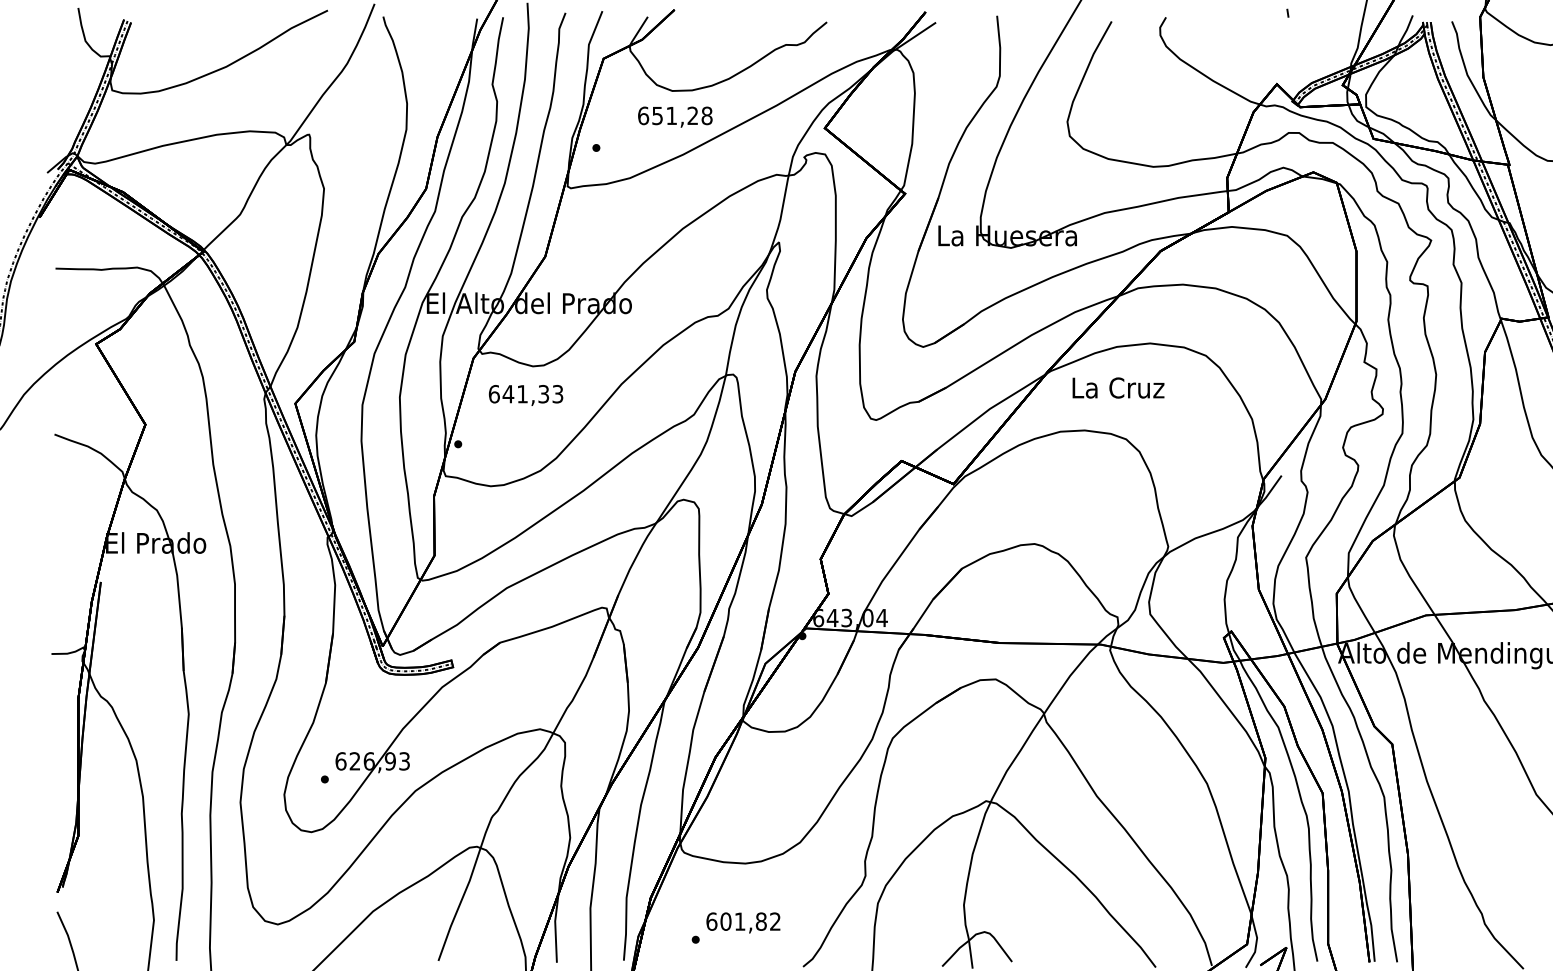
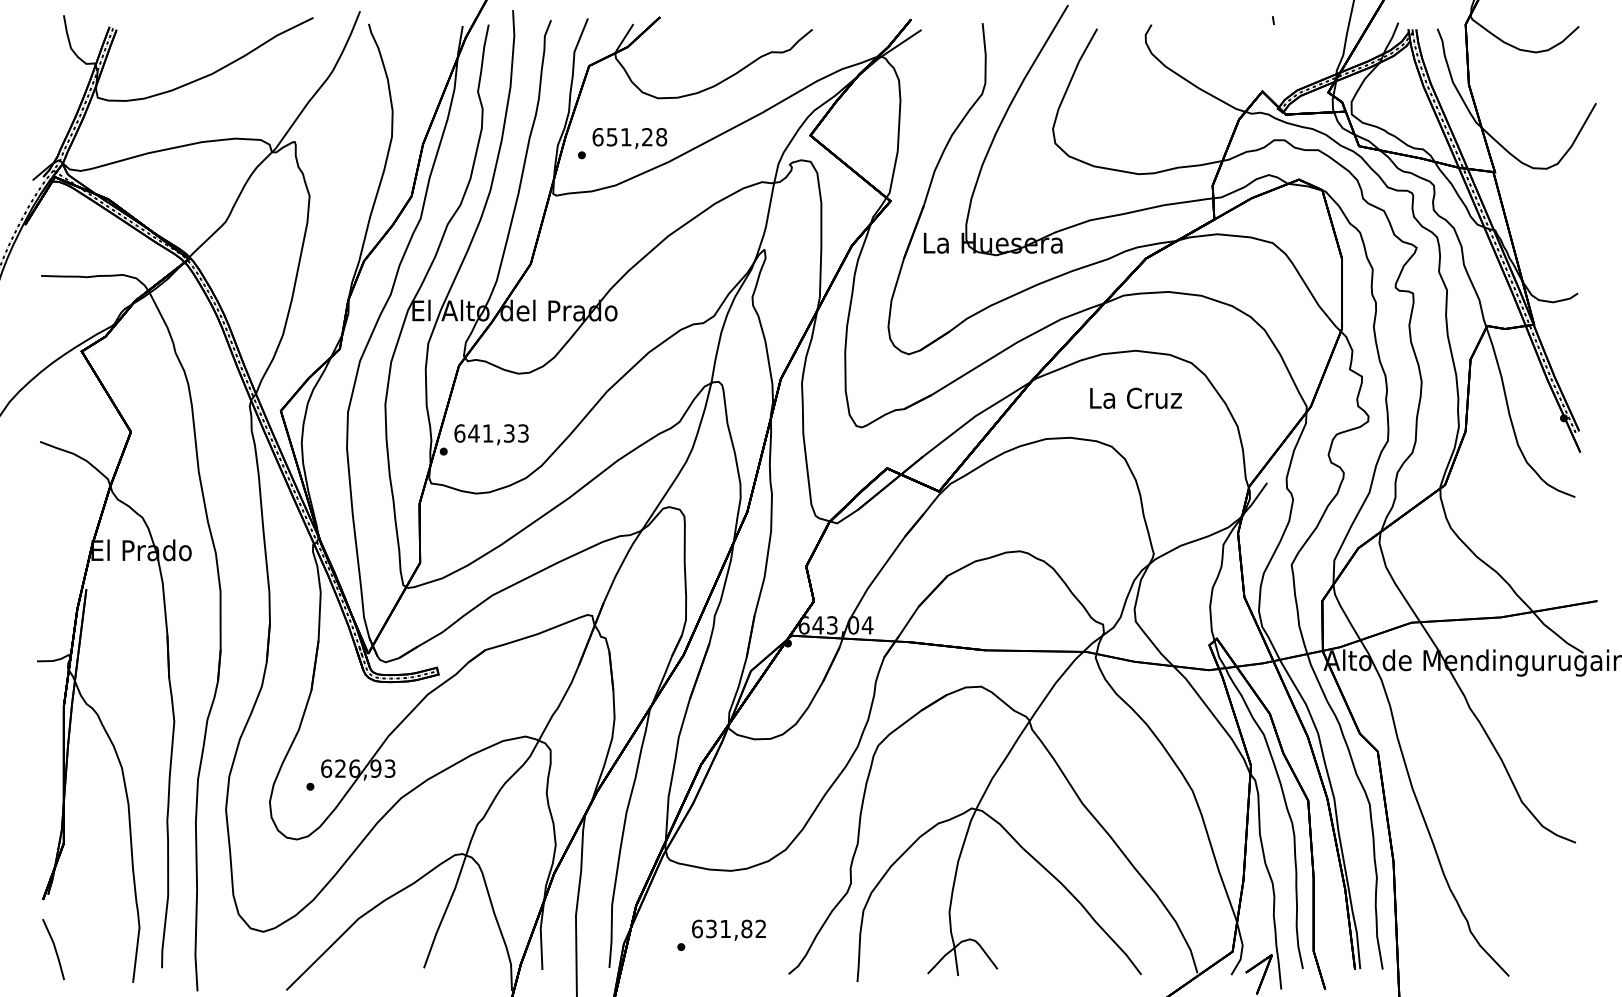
text: (674, 117) -> (629, 138), moved
text: (1117, 387) -> (1135, 397), moved
text: (525, 395) -> (491, 434), moved
text: (725, 921) -> (711, 928), 601,82 -> 631,82

